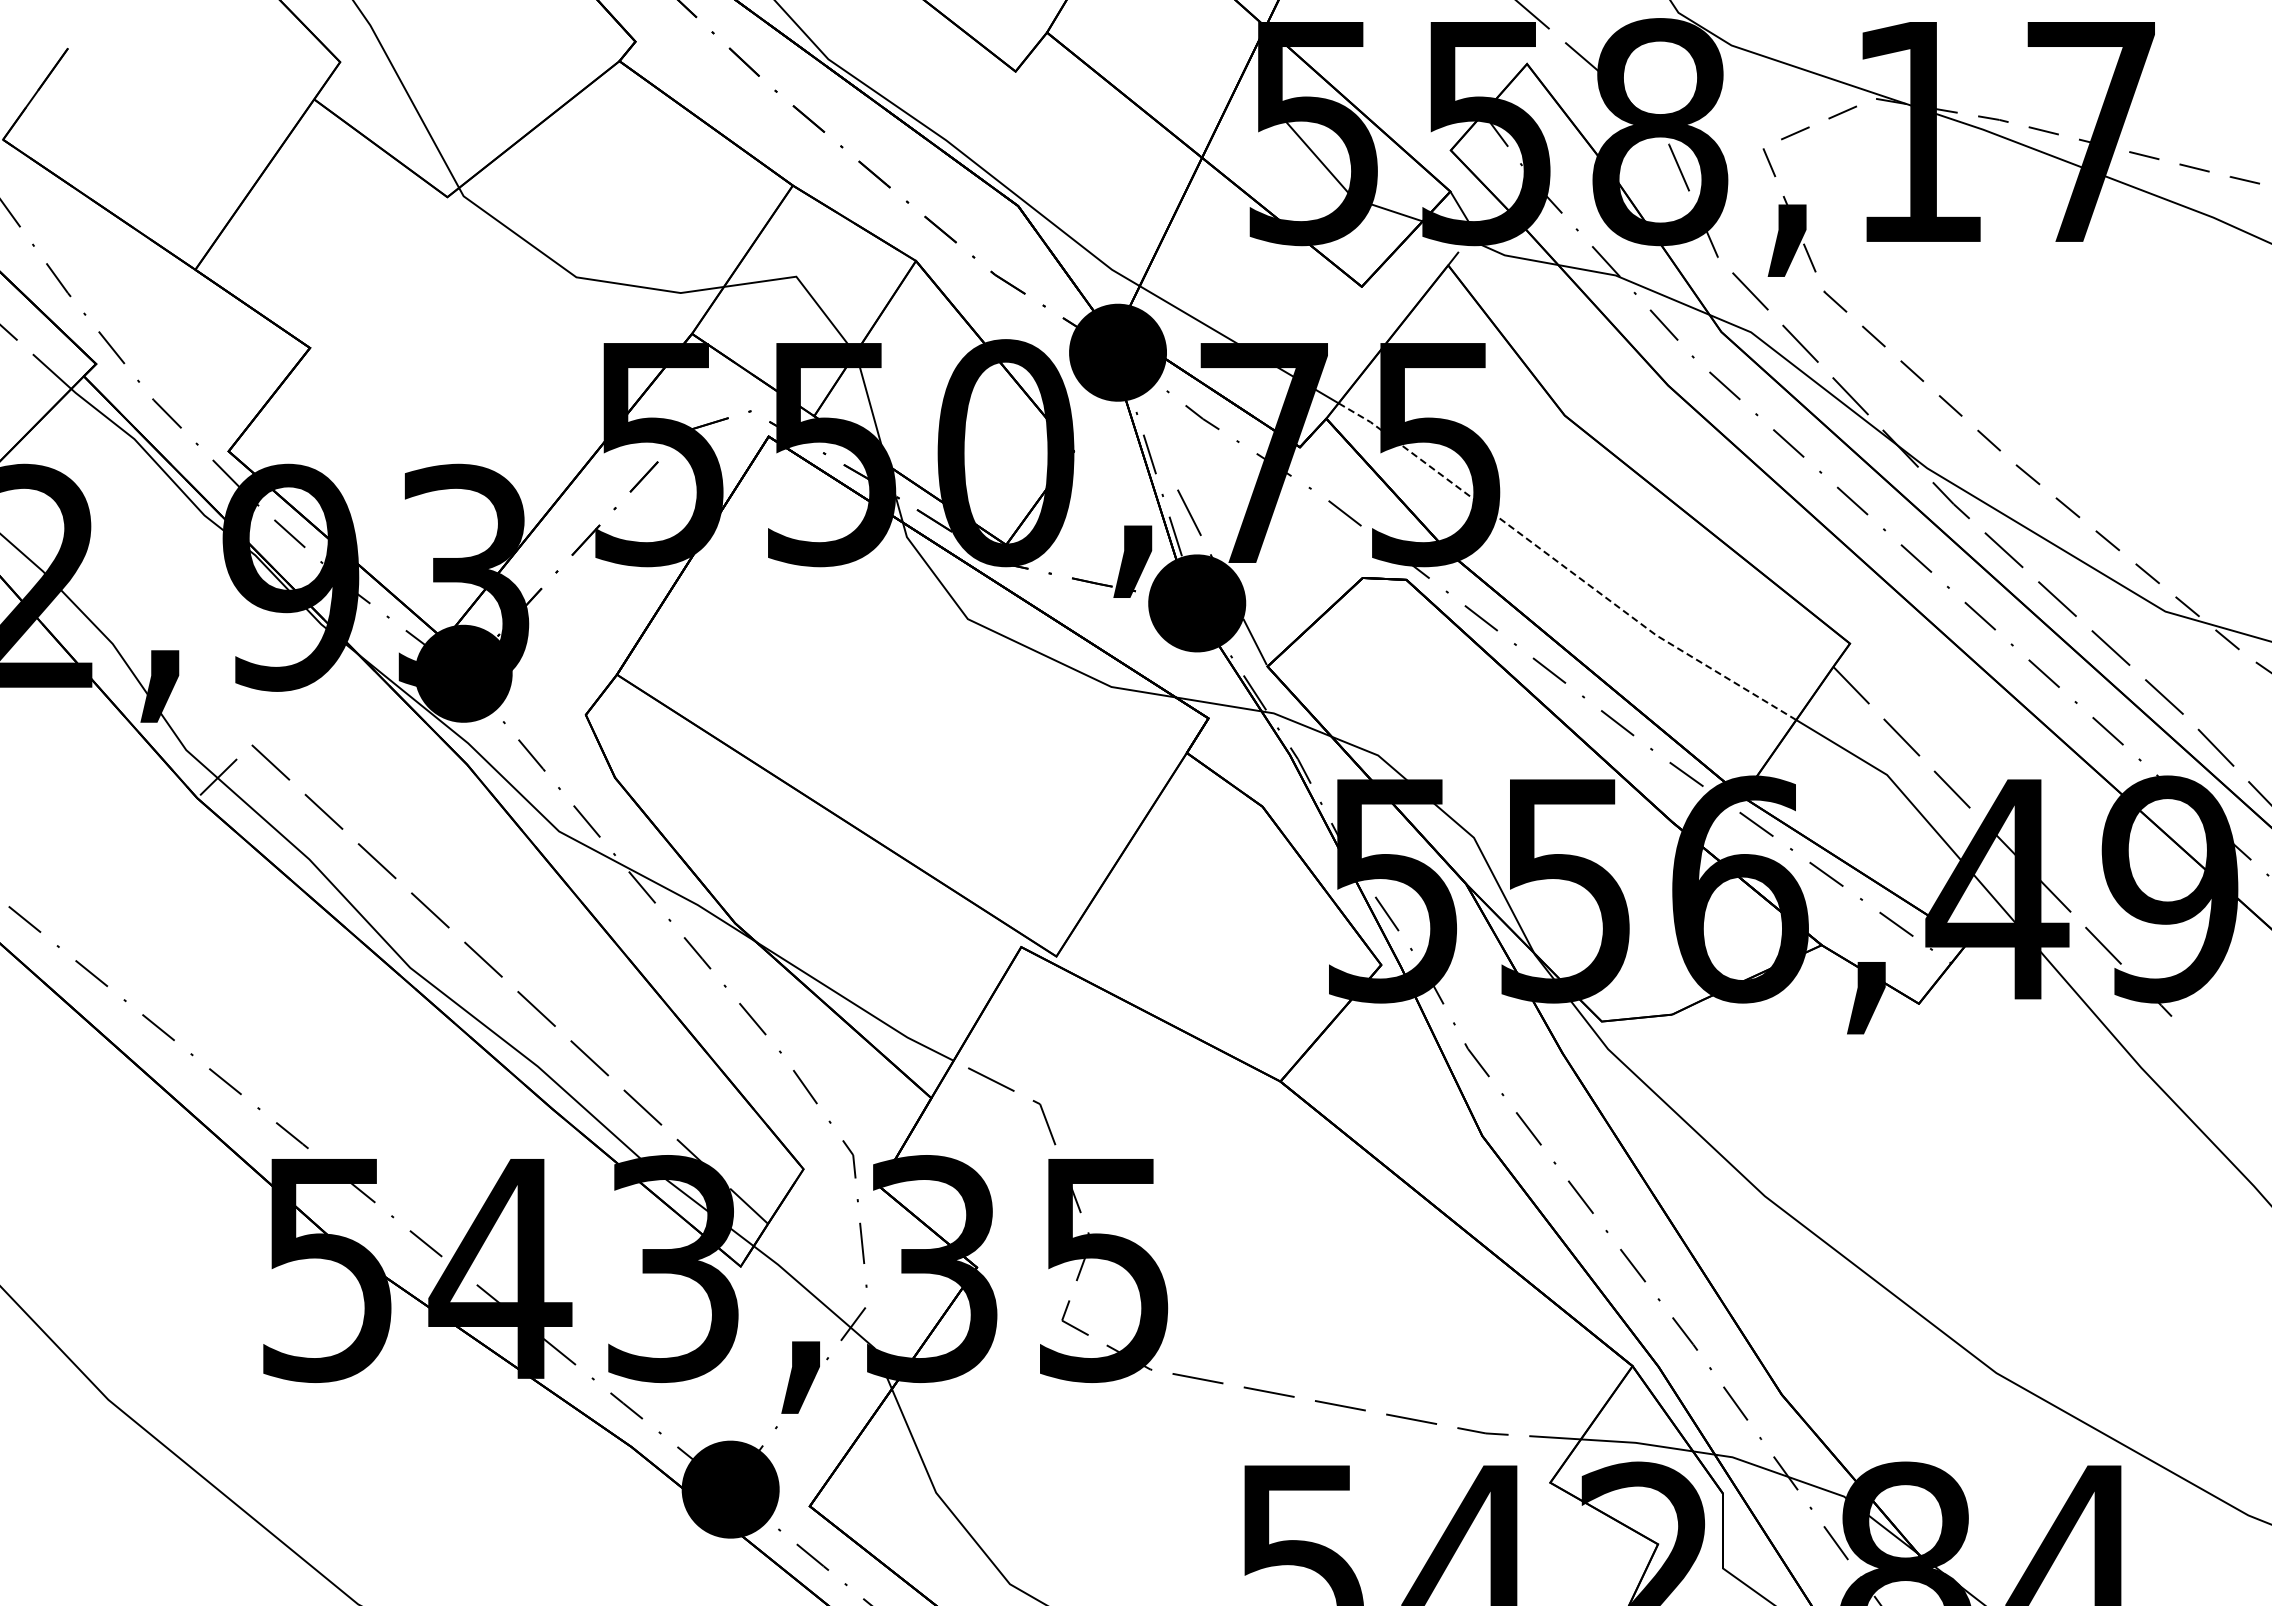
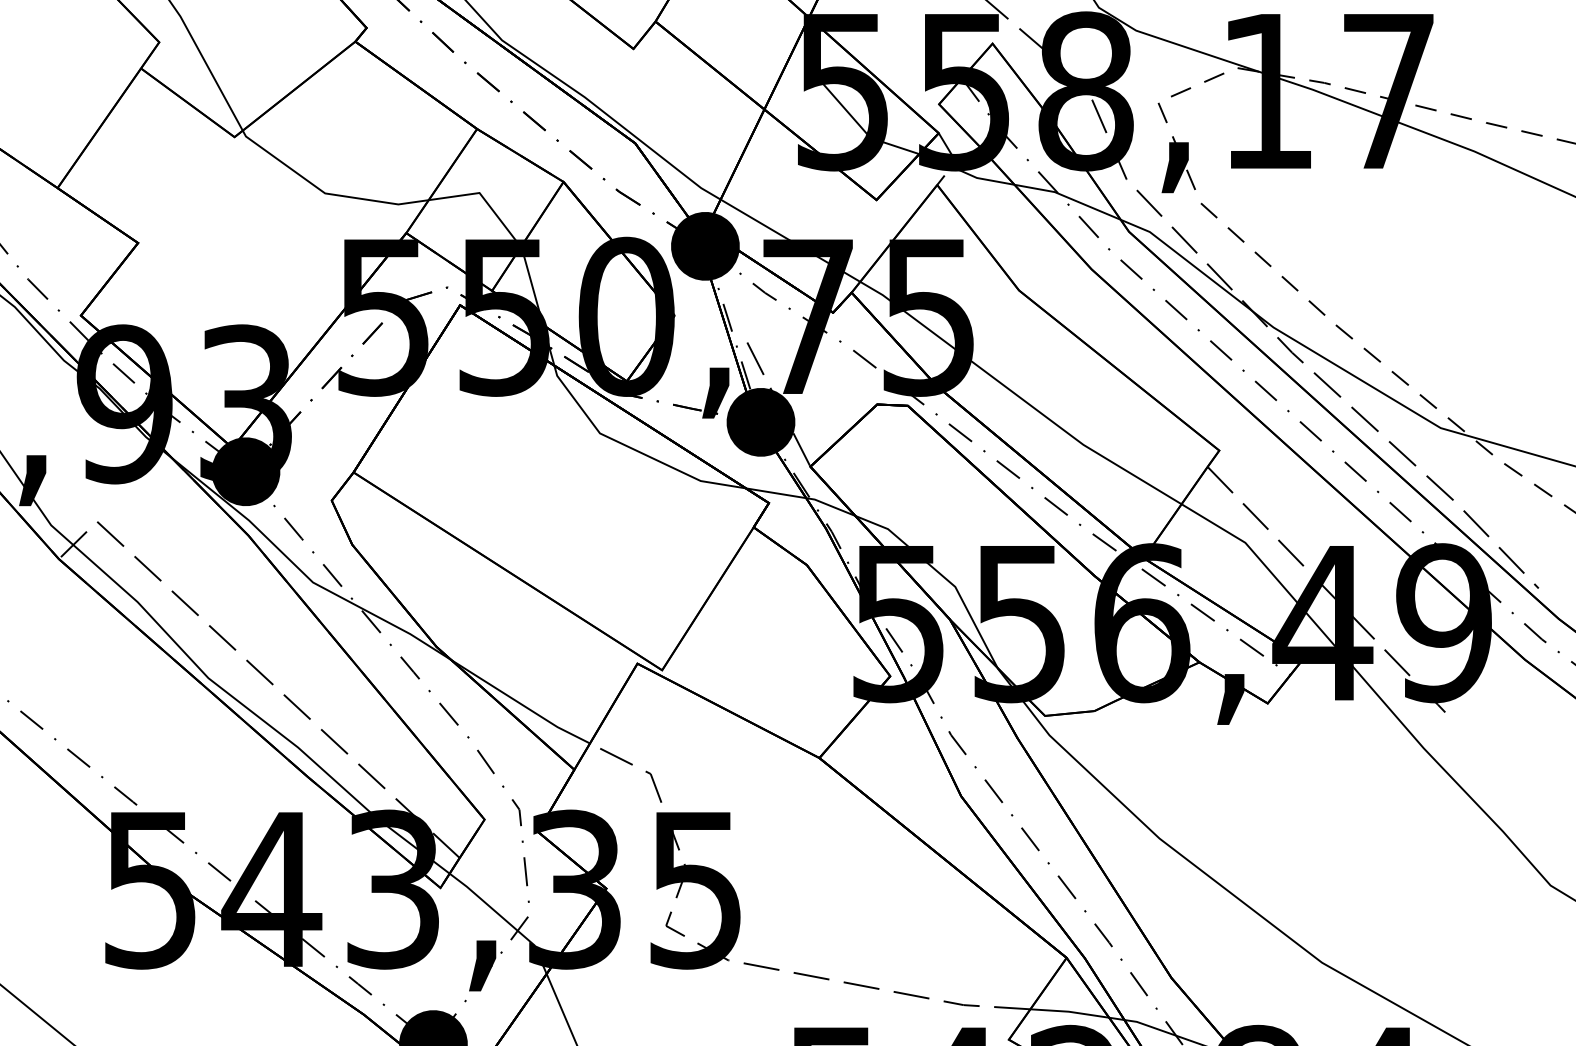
line: (1563, 566) -> (1018, 396), dashed -> solid

